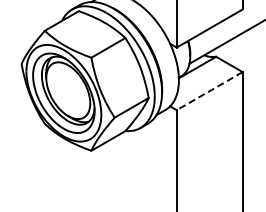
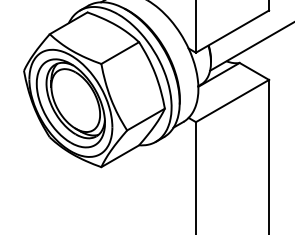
line: (209, 91) -> (232, 101), dashed -> solid

